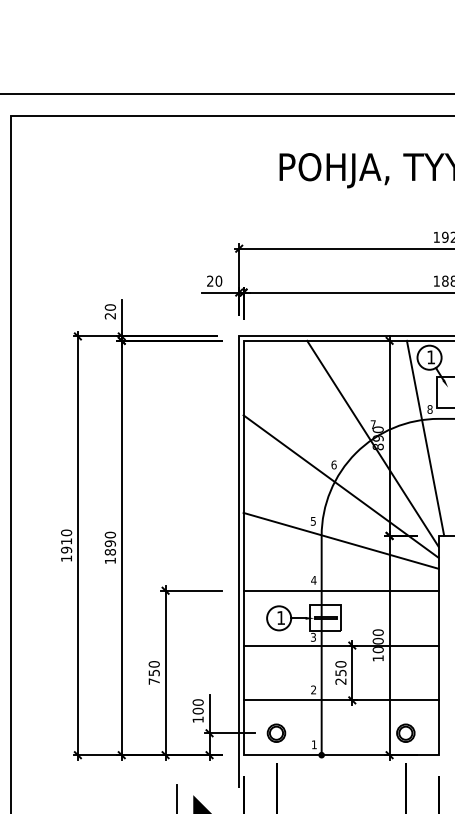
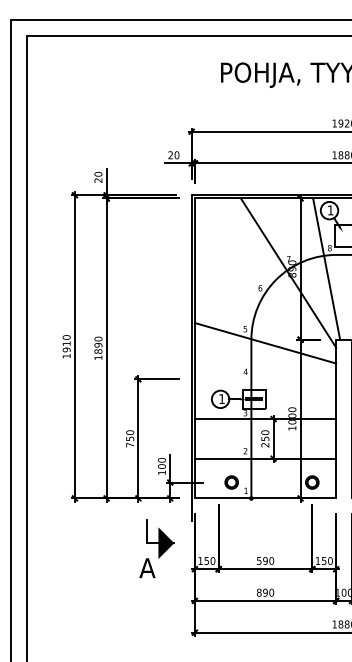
line: (341, 485) -> (265, 303), removed
line: (341, 590) -> (265, 379), removed
circle: (276, 733) -> (231, 482), moved

